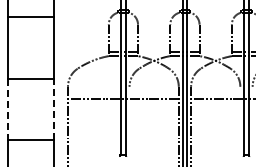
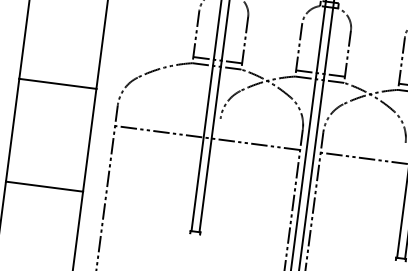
line: (8, 109) -> (13, 130), dashed -> solid
line: (54, 109) -> (90, 140), dashed -> solid

